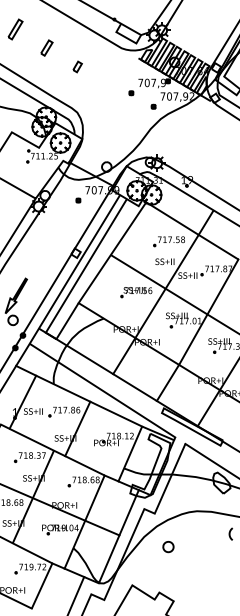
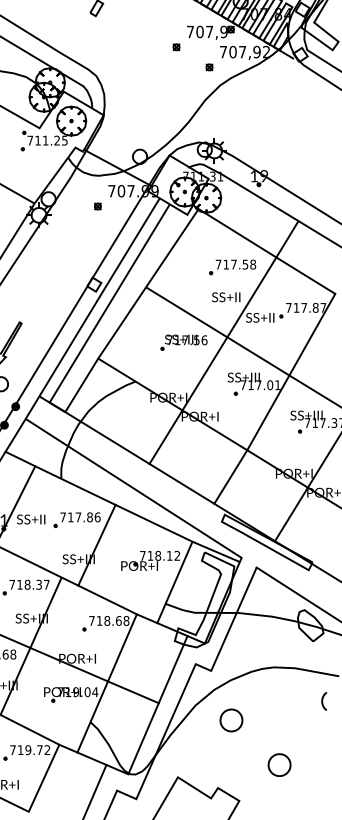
part: (168, 546) -> (231, 719), size x1.43
part: (200, 576) -> (279, 764), added

